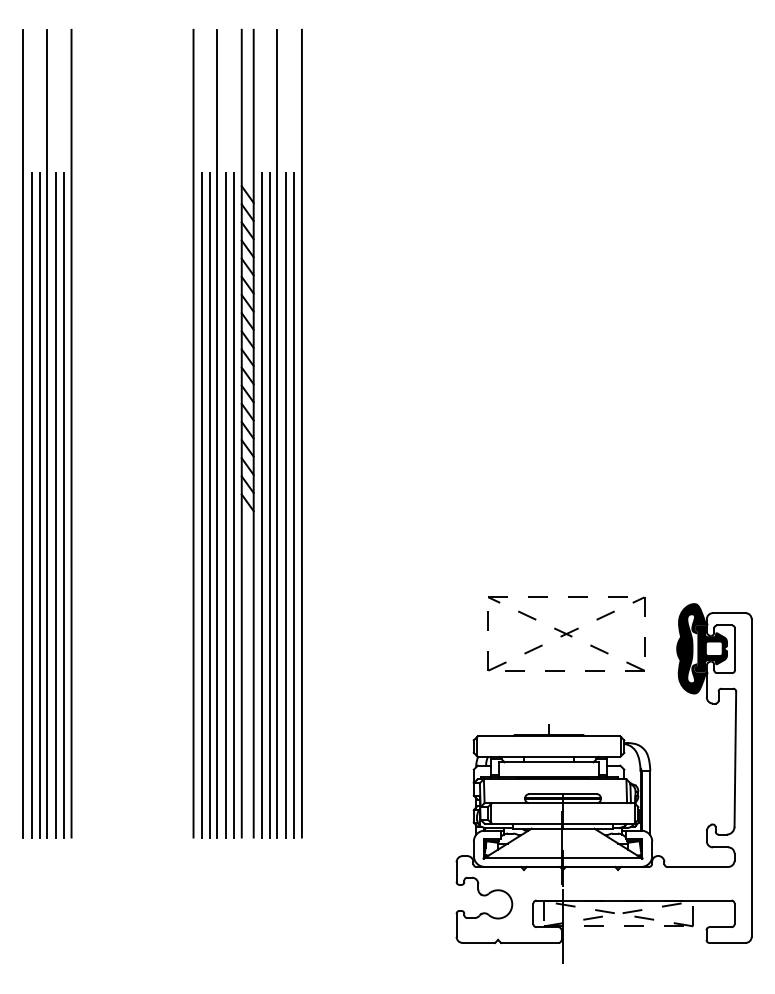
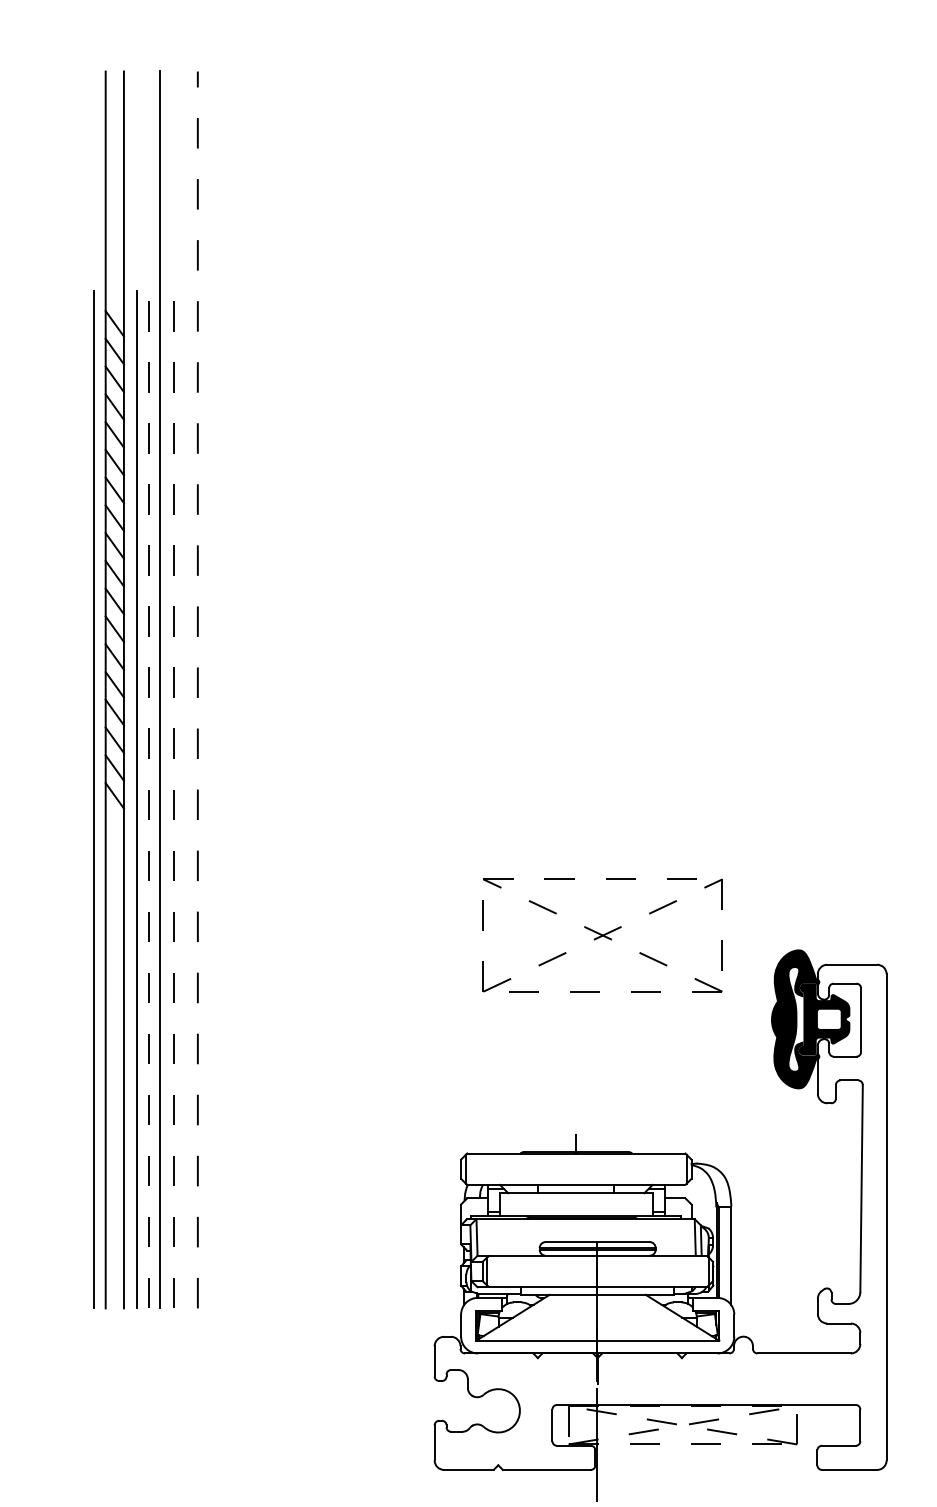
line: (193, 433) -> (31, 689), removed
line: (216, 433) -> (66, 689), removed
line: (301, 433) -> (197, 689), solid -> dashed
line: (270, 504) -> (149, 798), solid -> dashed
line: (286, 504) -> (174, 798), solid -> dashed
line: (202, 505) -> (45, 799), removed
line: (209, 505) -> (56, 799), removed
line: (226, 505) -> (82, 799), removed
line: (294, 505) -> (186, 799), removed
part: (566, 633) -> (602, 934), moved

